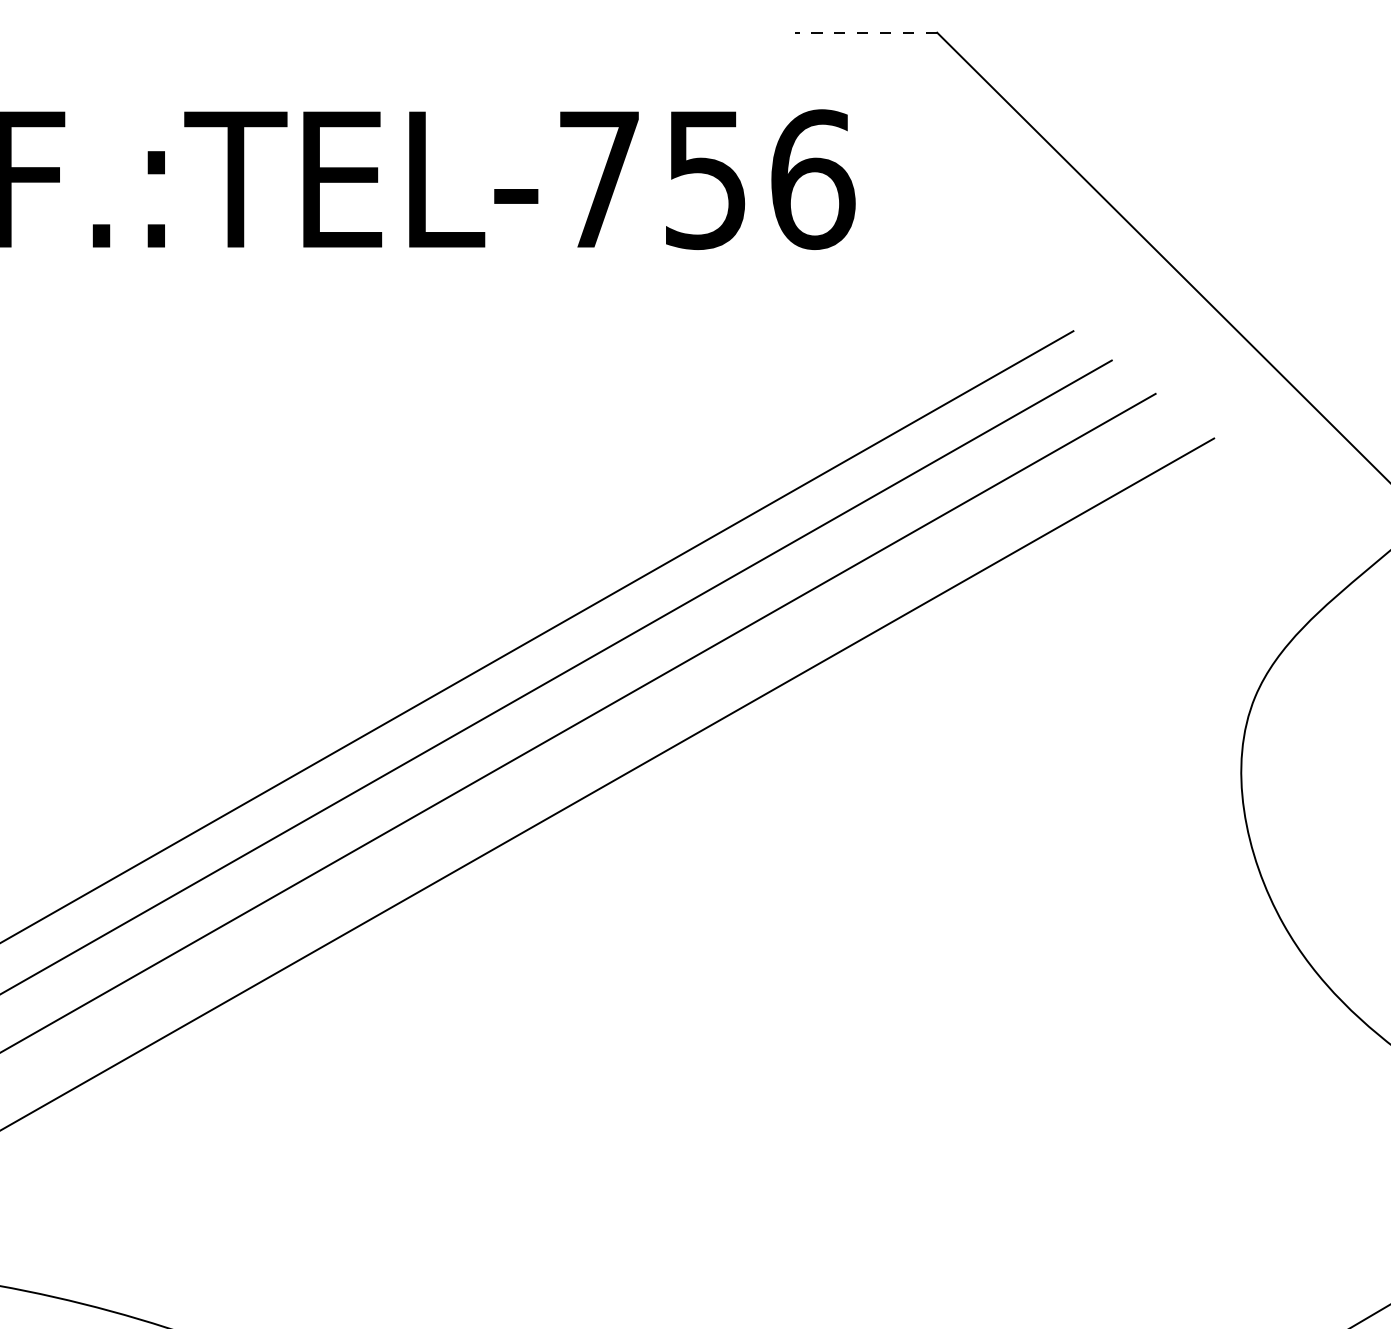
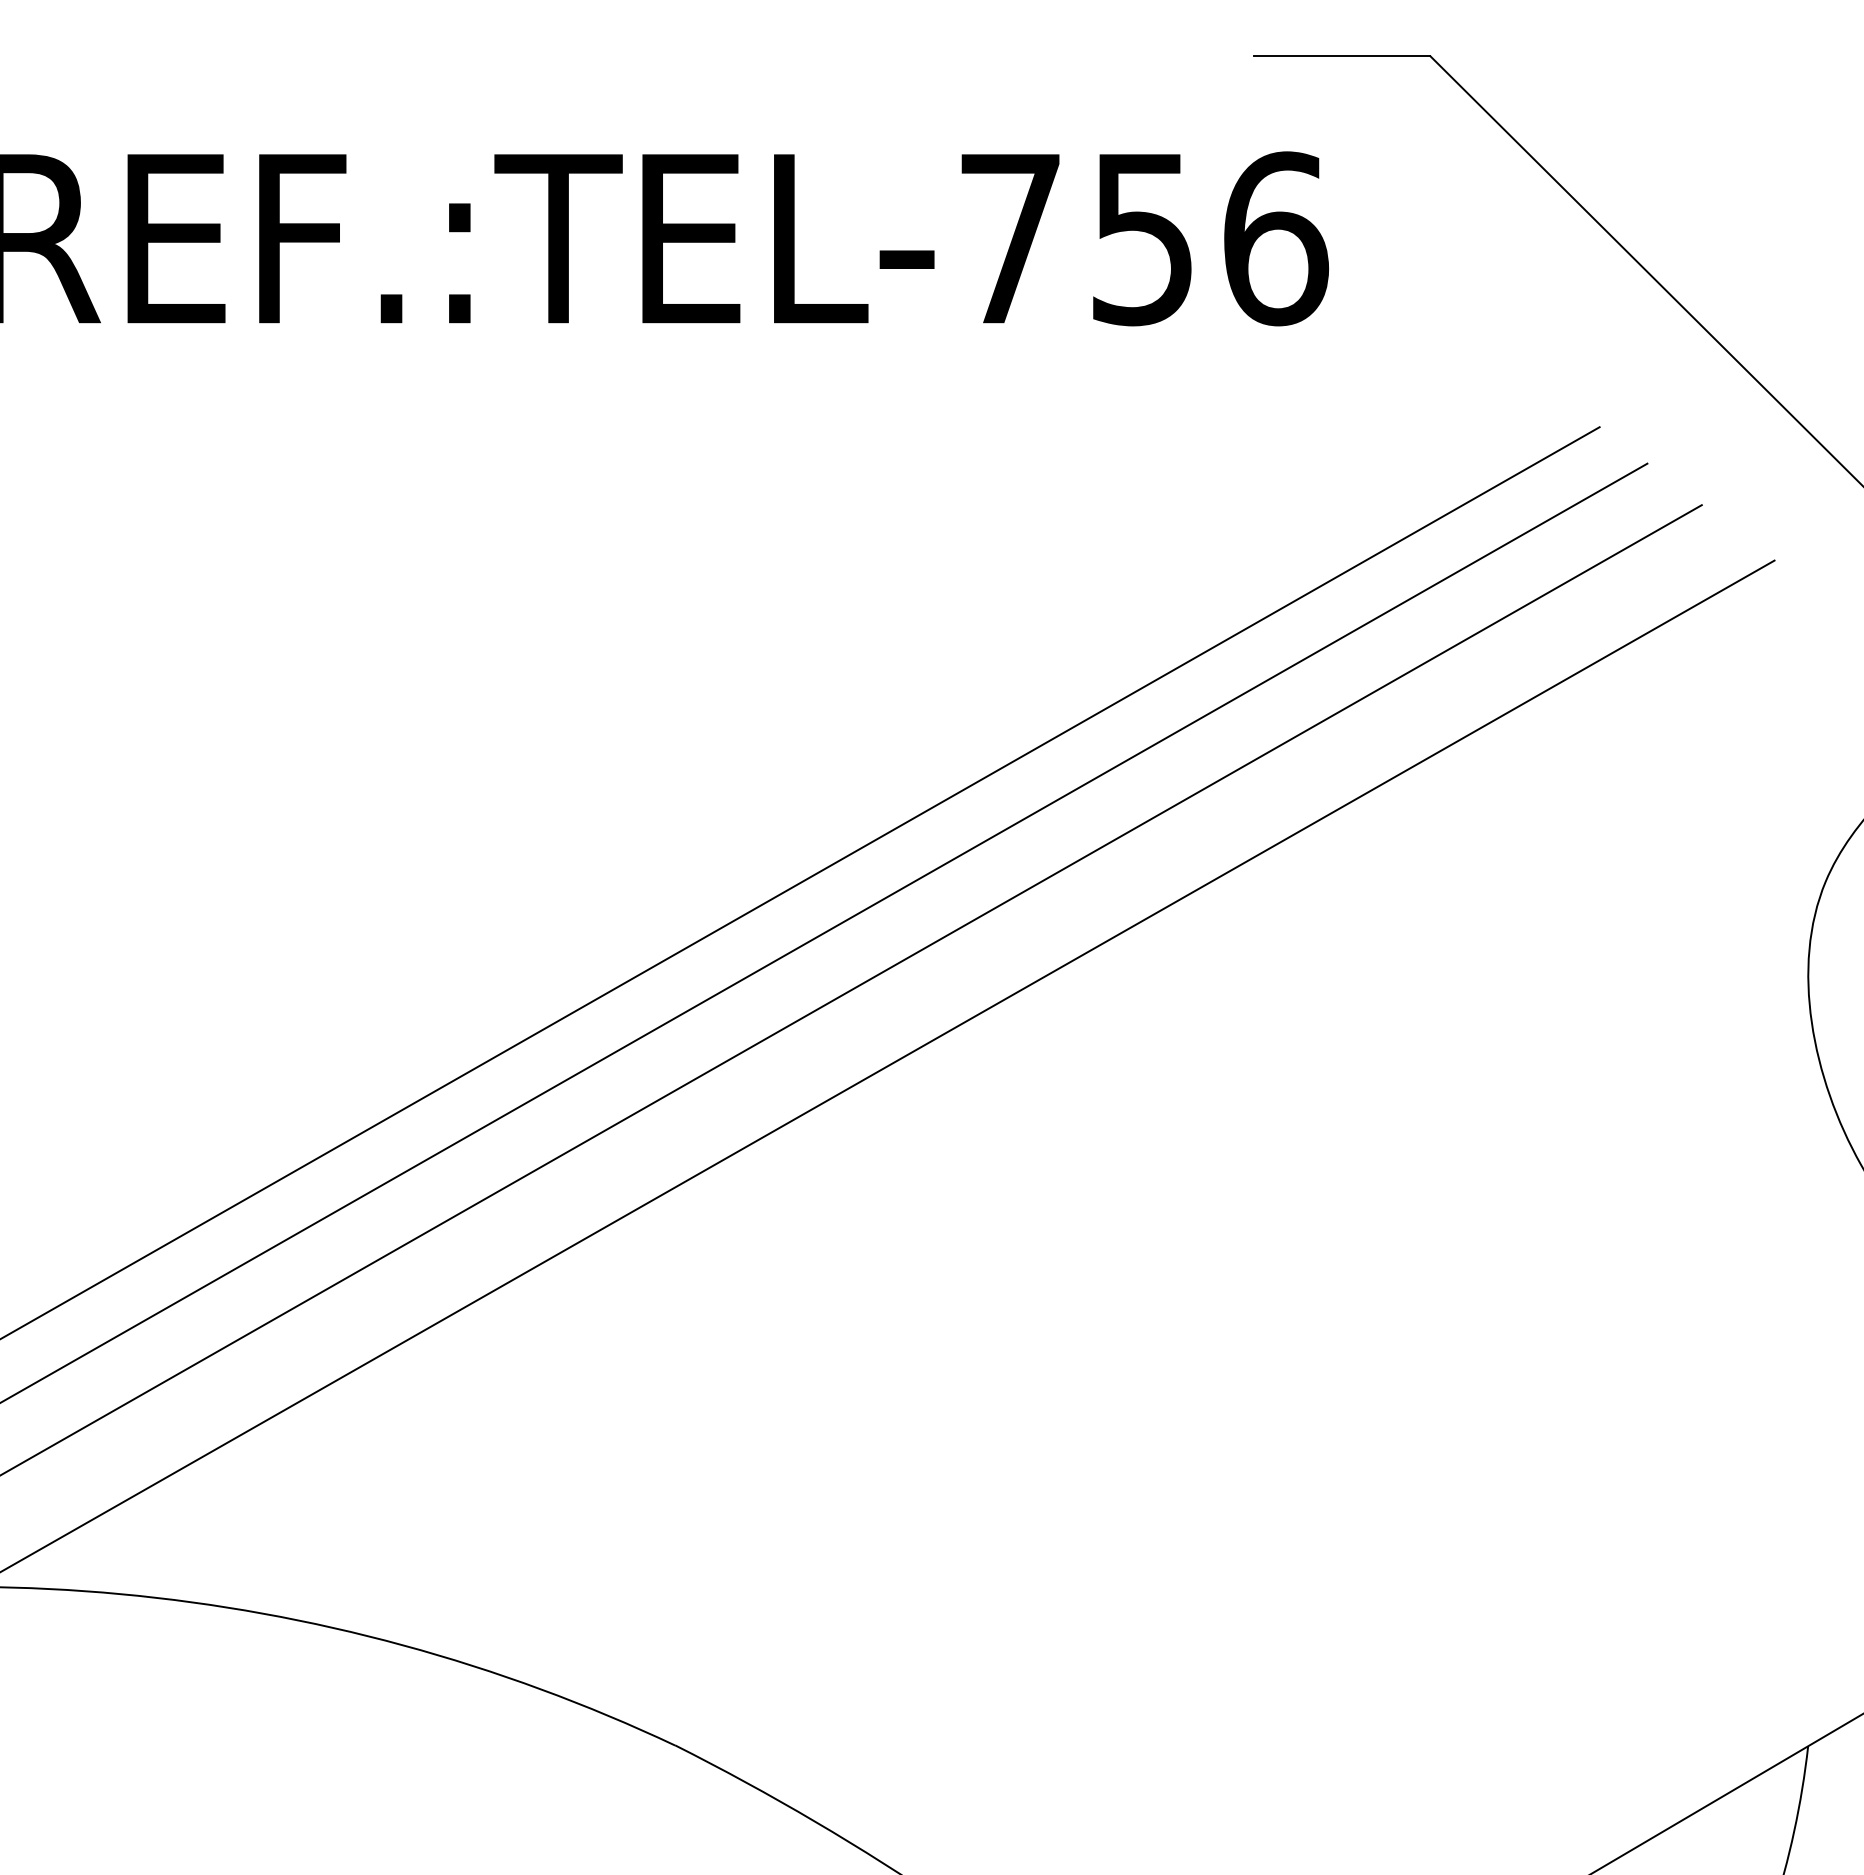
line: (865, 32) -> (1341, 56), dashed -> solid

